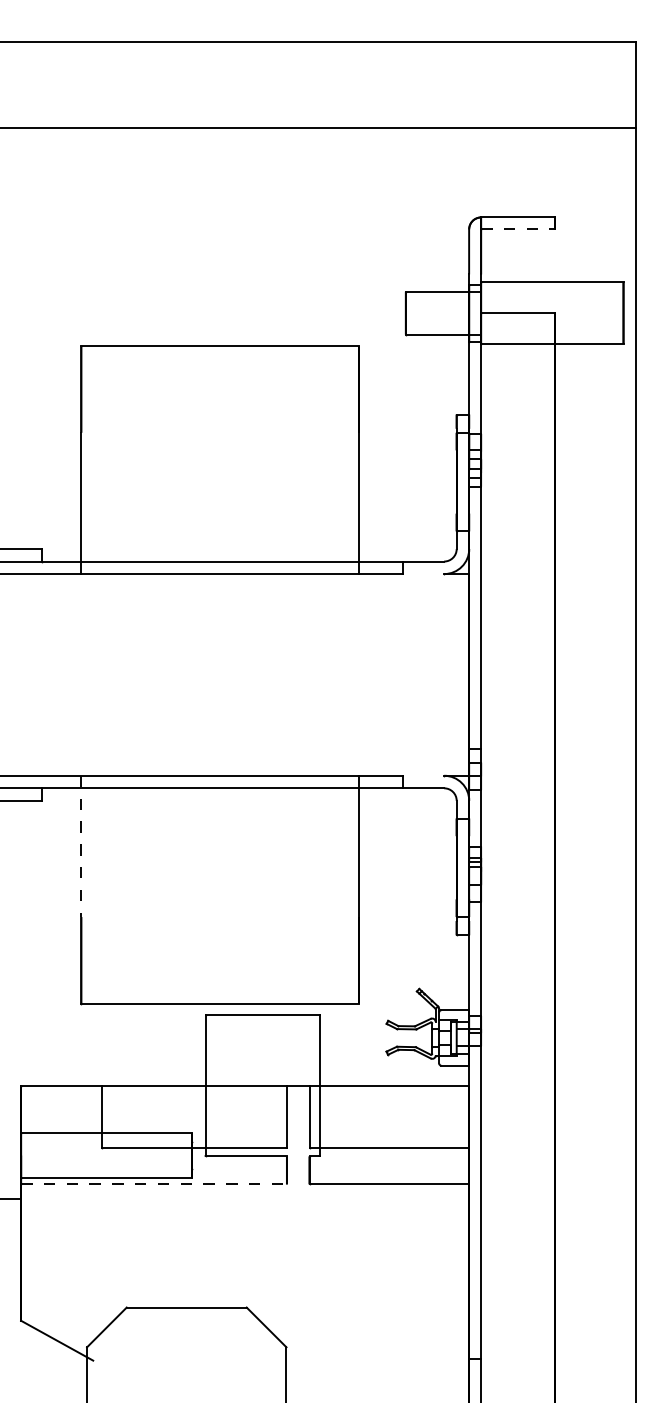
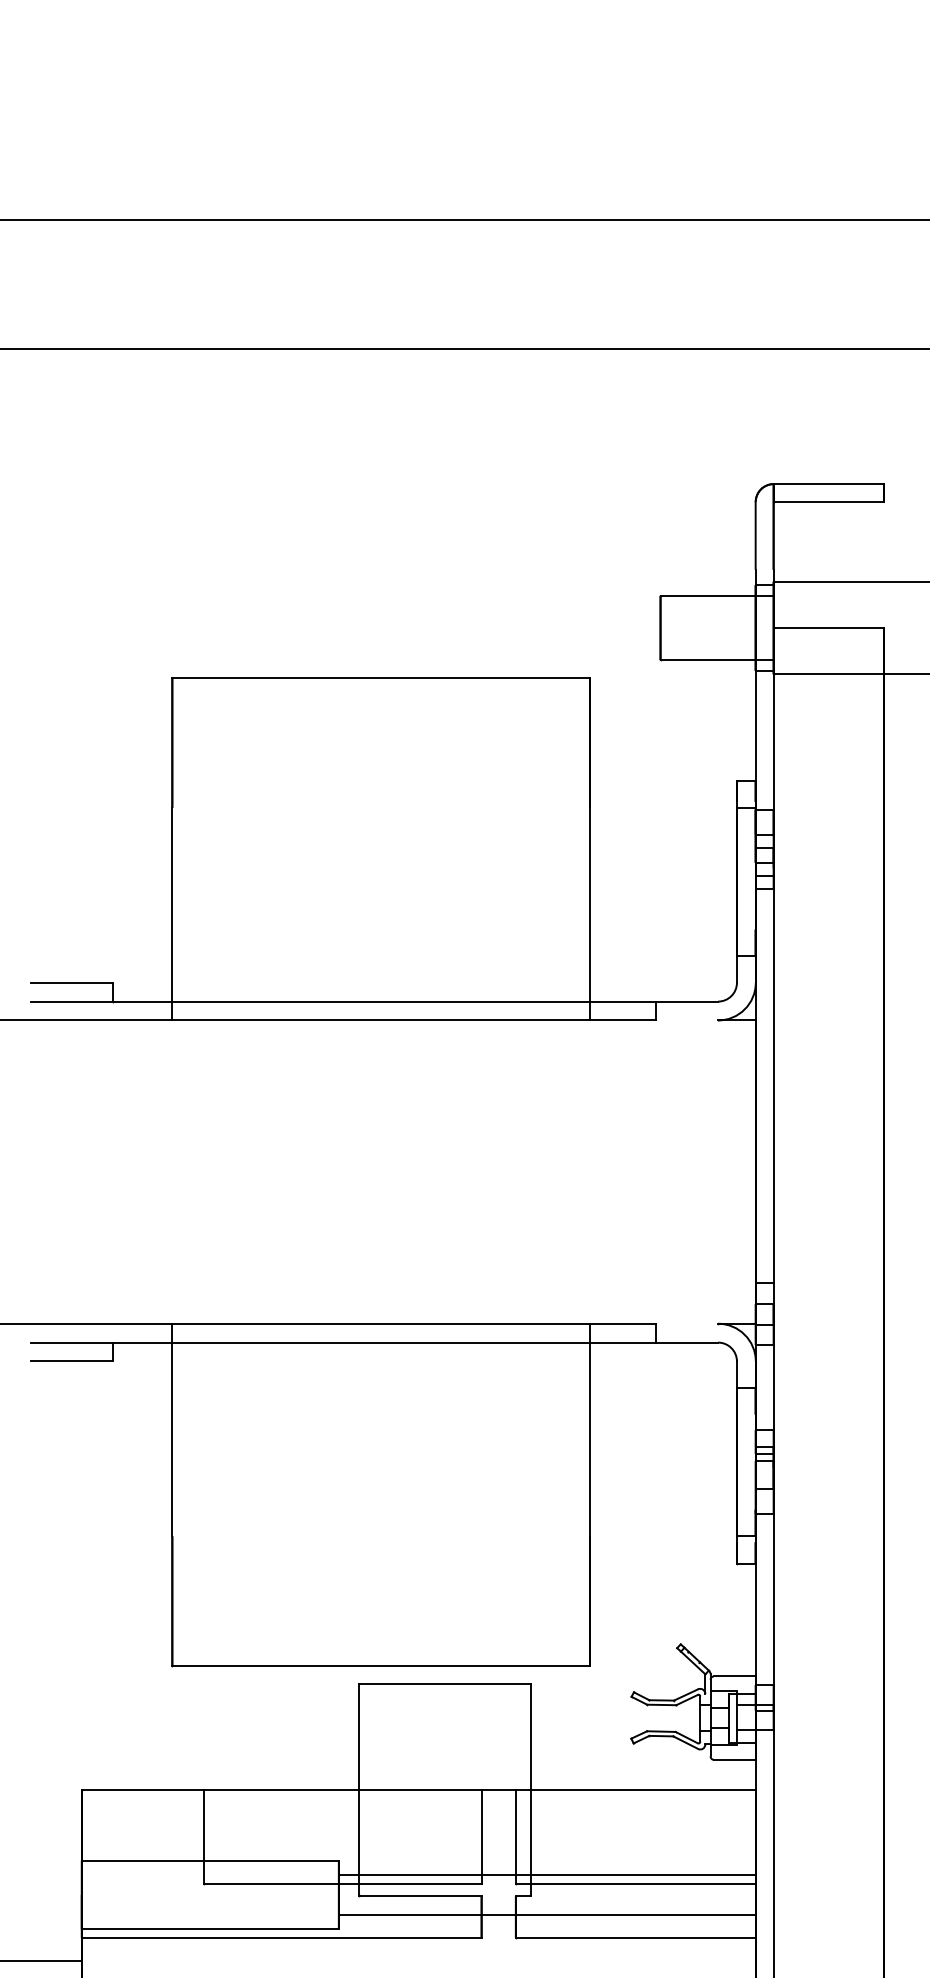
line: (517, 229) -> (828, 502), dashed -> solid
line: (81, 846) -> (172, 1430), dashed -> solid
line: (330, 1142) -> (547, 1875), added
line: (330, 1168) -> (547, 1914), added
line: (154, 1184) -> (282, 1938), dashed -> solid

